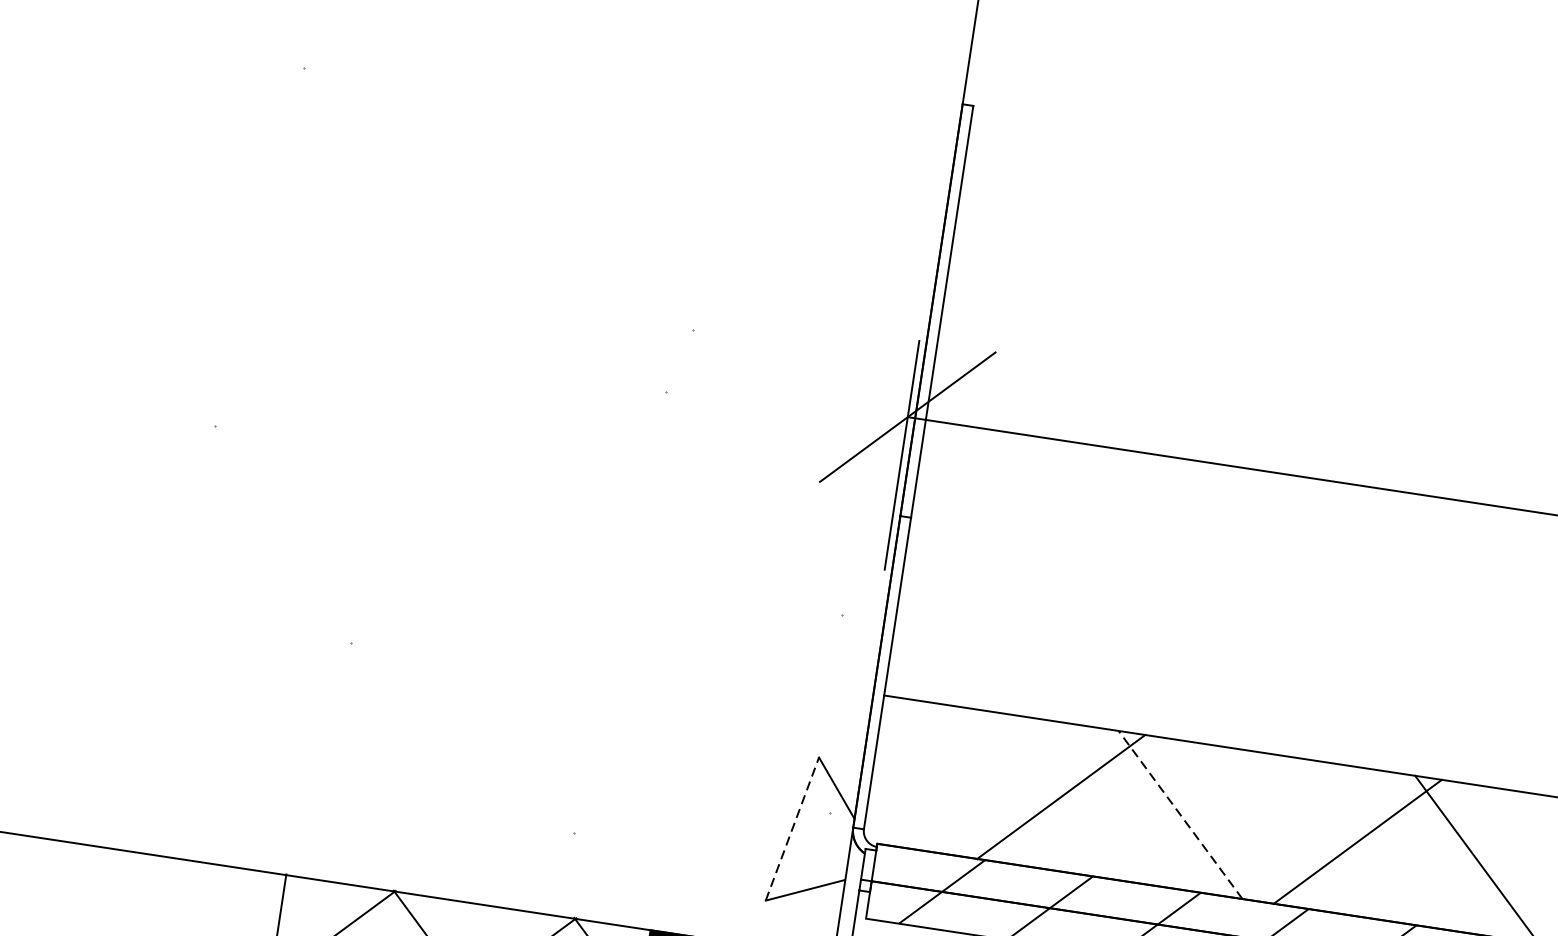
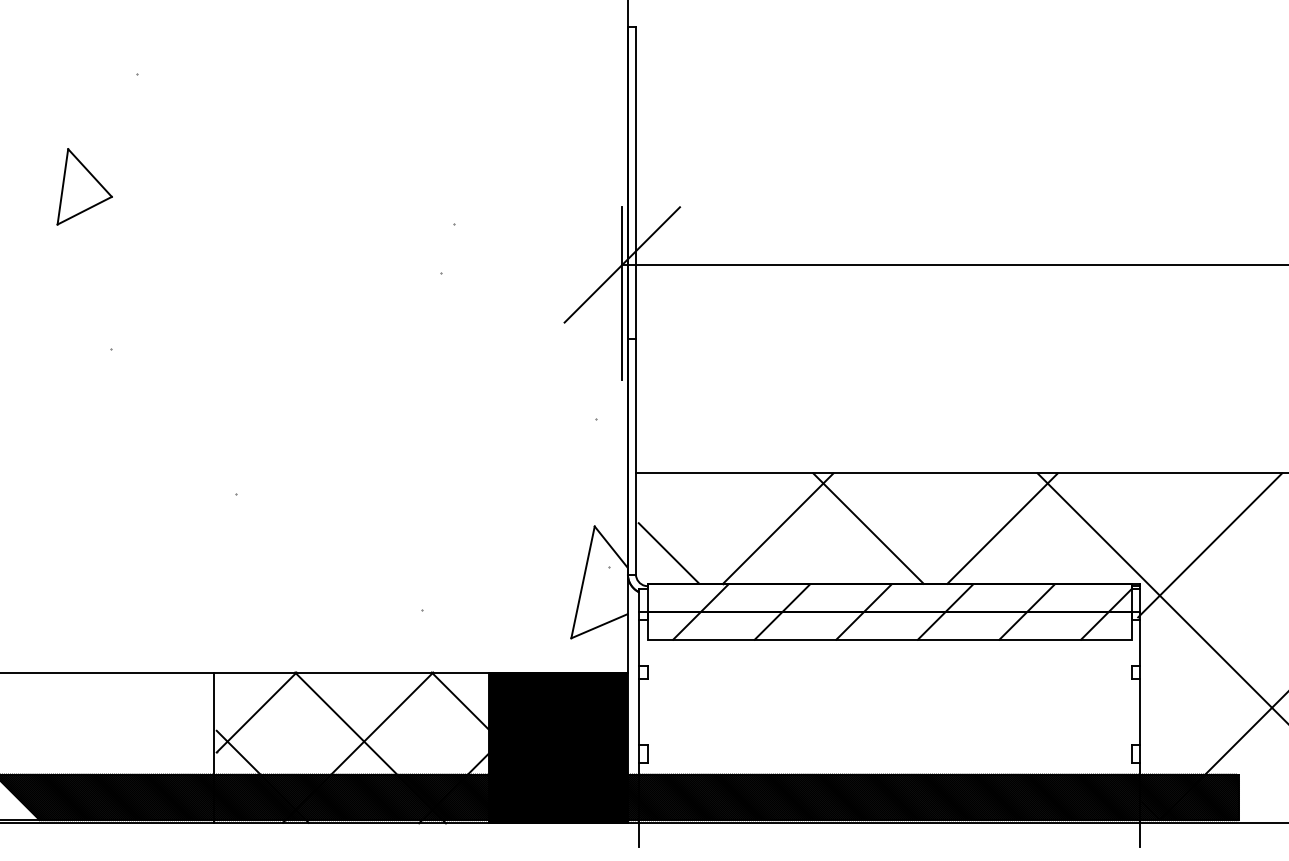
part: (212, 205) -> (84, 186), added
line: (911, 807) -> (668, 553), added
line: (1180, 814) -> (868, 528), dashed -> solid
line: (793, 827) -> (583, 581), dashed -> solid

